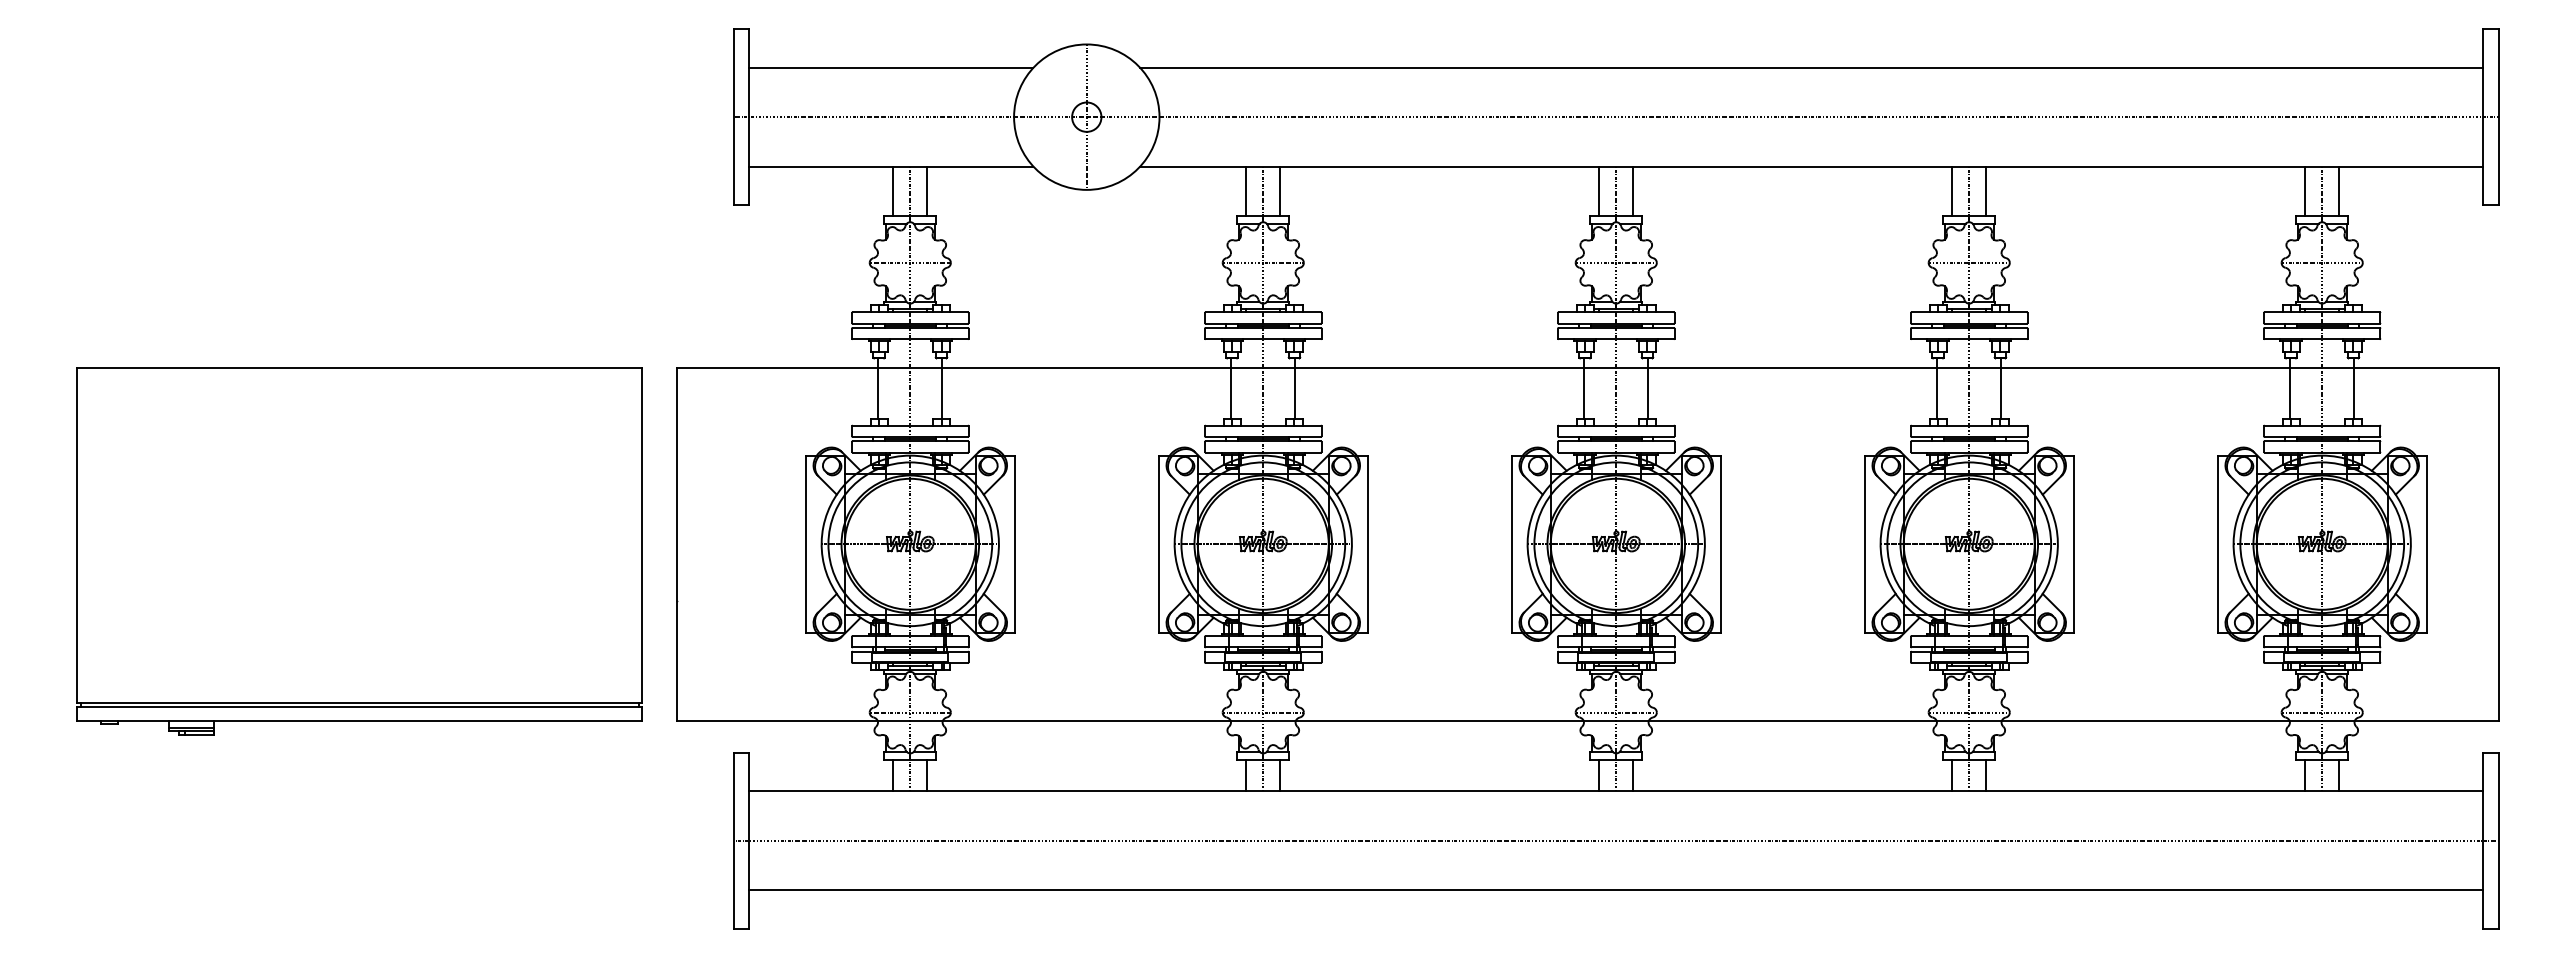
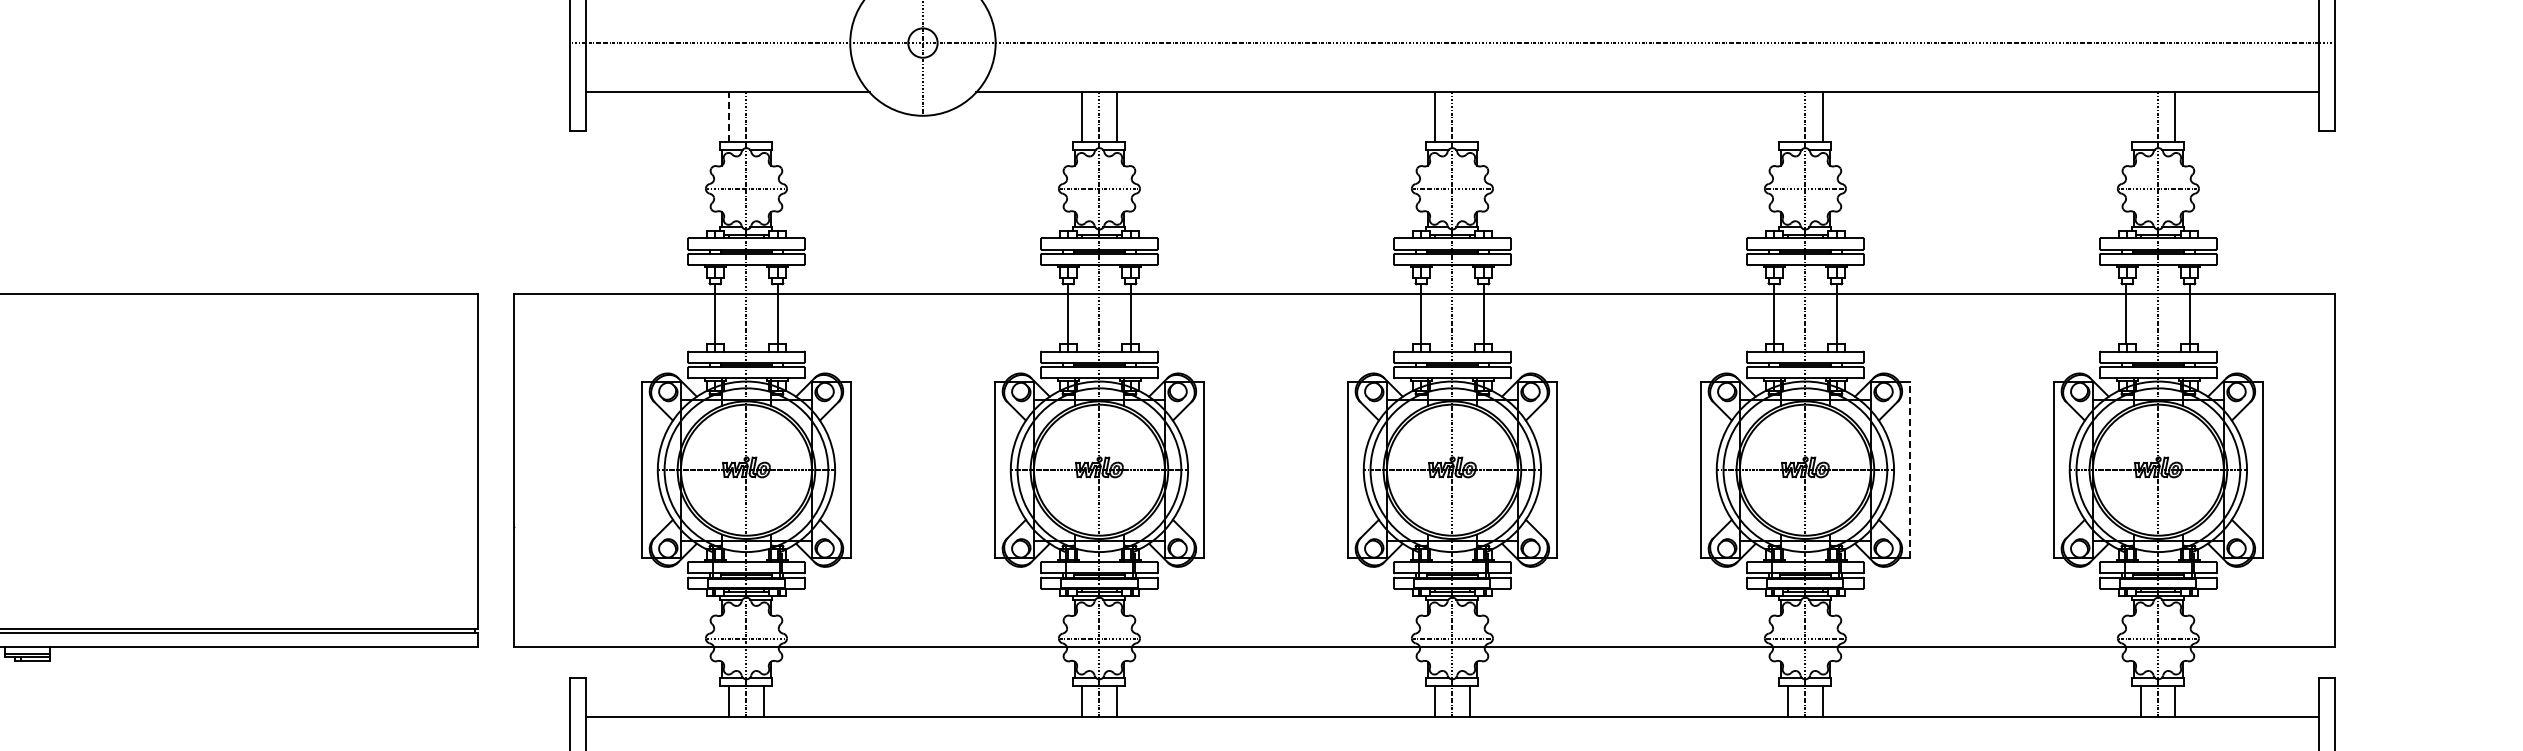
line: (893, 191) -> (729, 117), solid -> dashed
line: (927, 191) -> (763, 117), removed
line: (1633, 191) -> (1469, 117), removed
line: (1952, 191) -> (1788, 117), removed
line: (2305, 191) -> (2141, 117), removed
line: (2073, 543) -> (1909, 469), solid -> dashed

